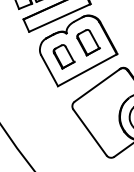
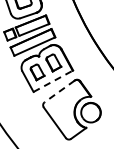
line: (87, 70) -> (53, 81), solid -> dashed
line: (96, 85) -> (59, 91), solid -> dashed

